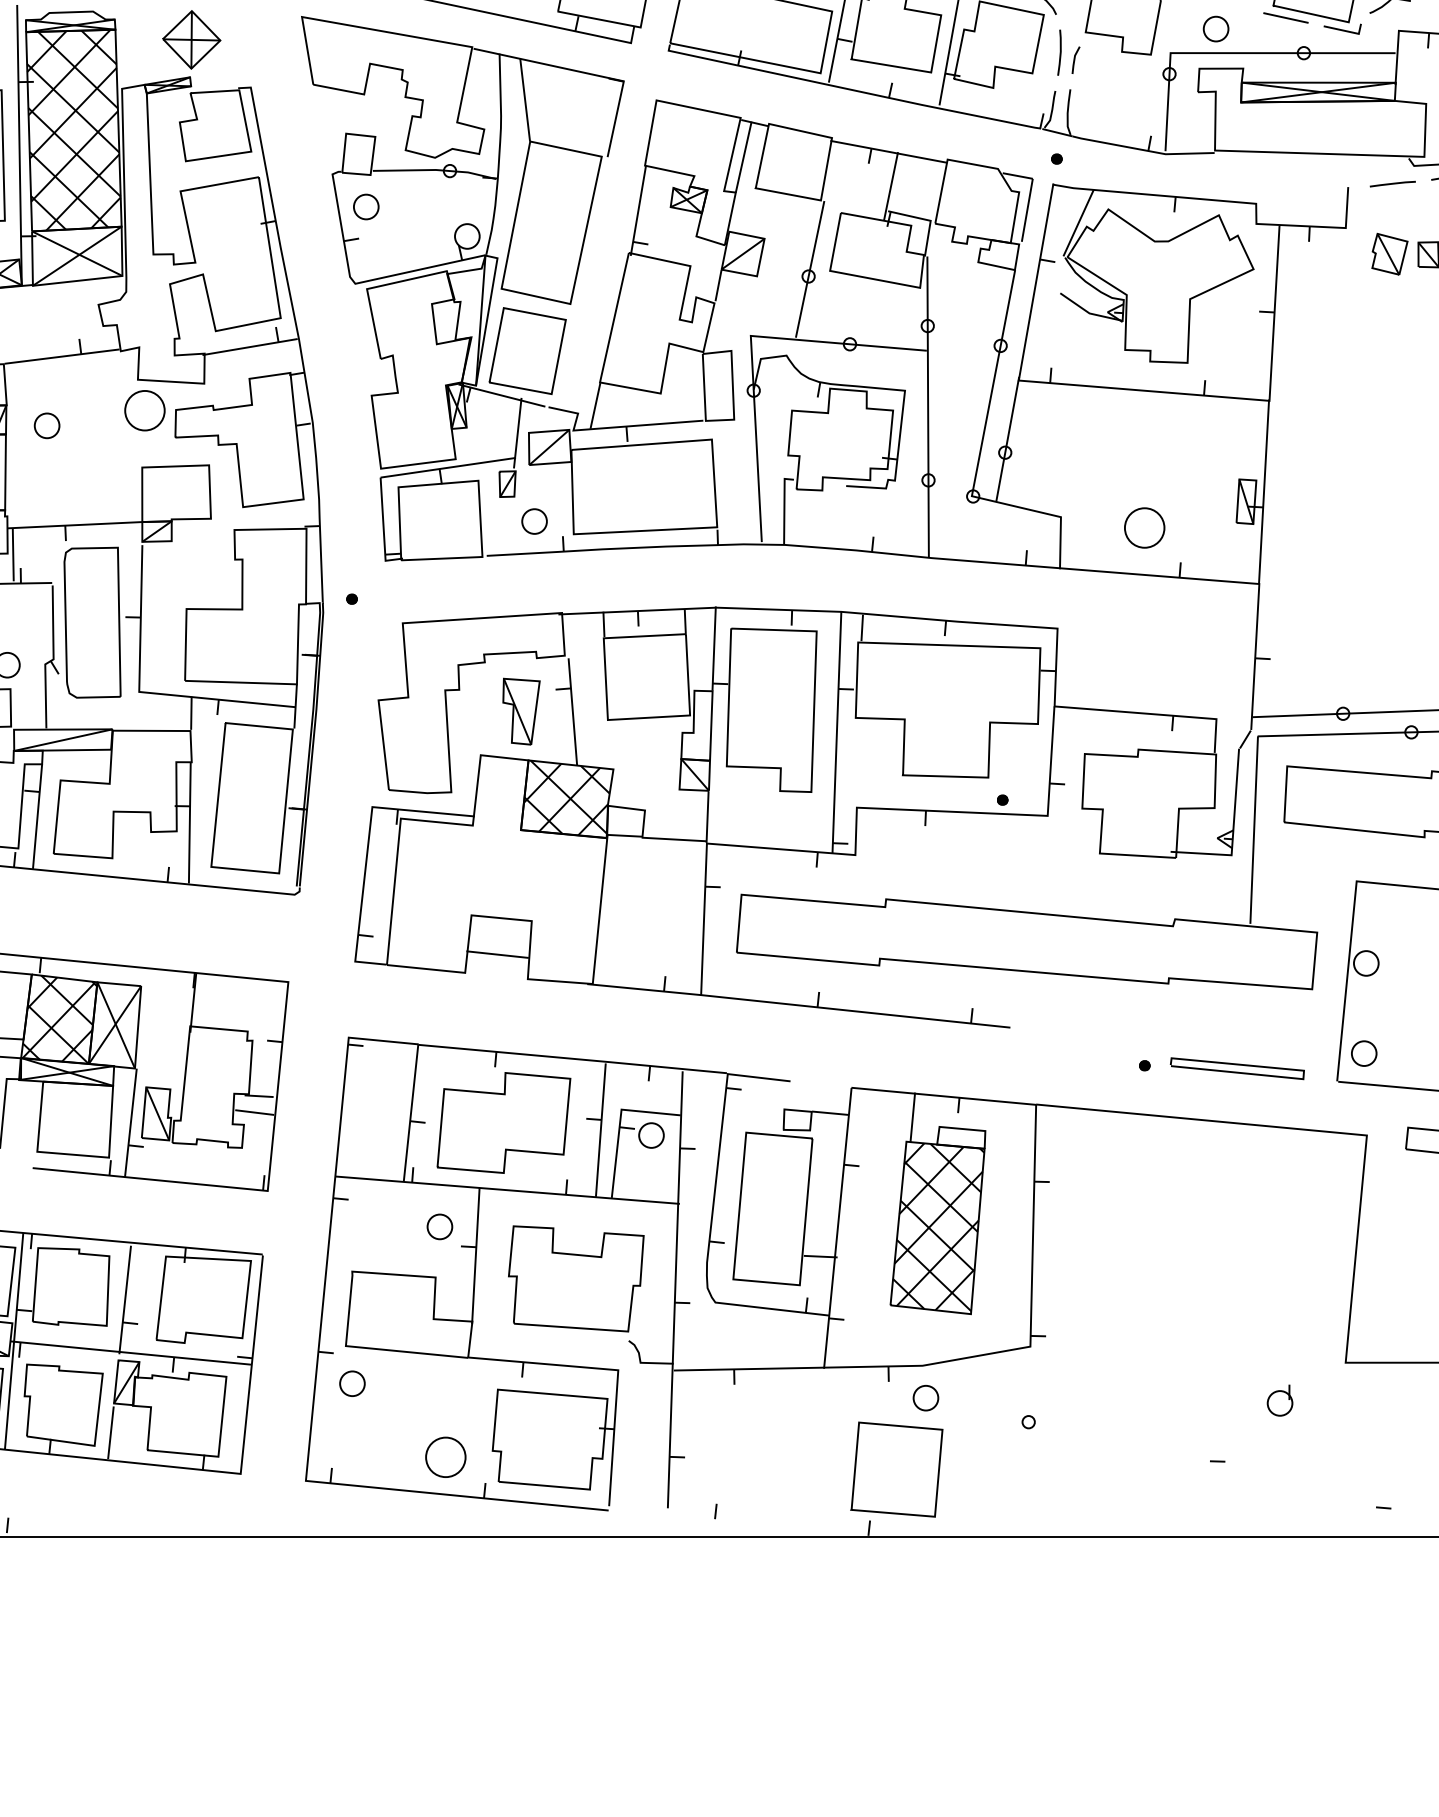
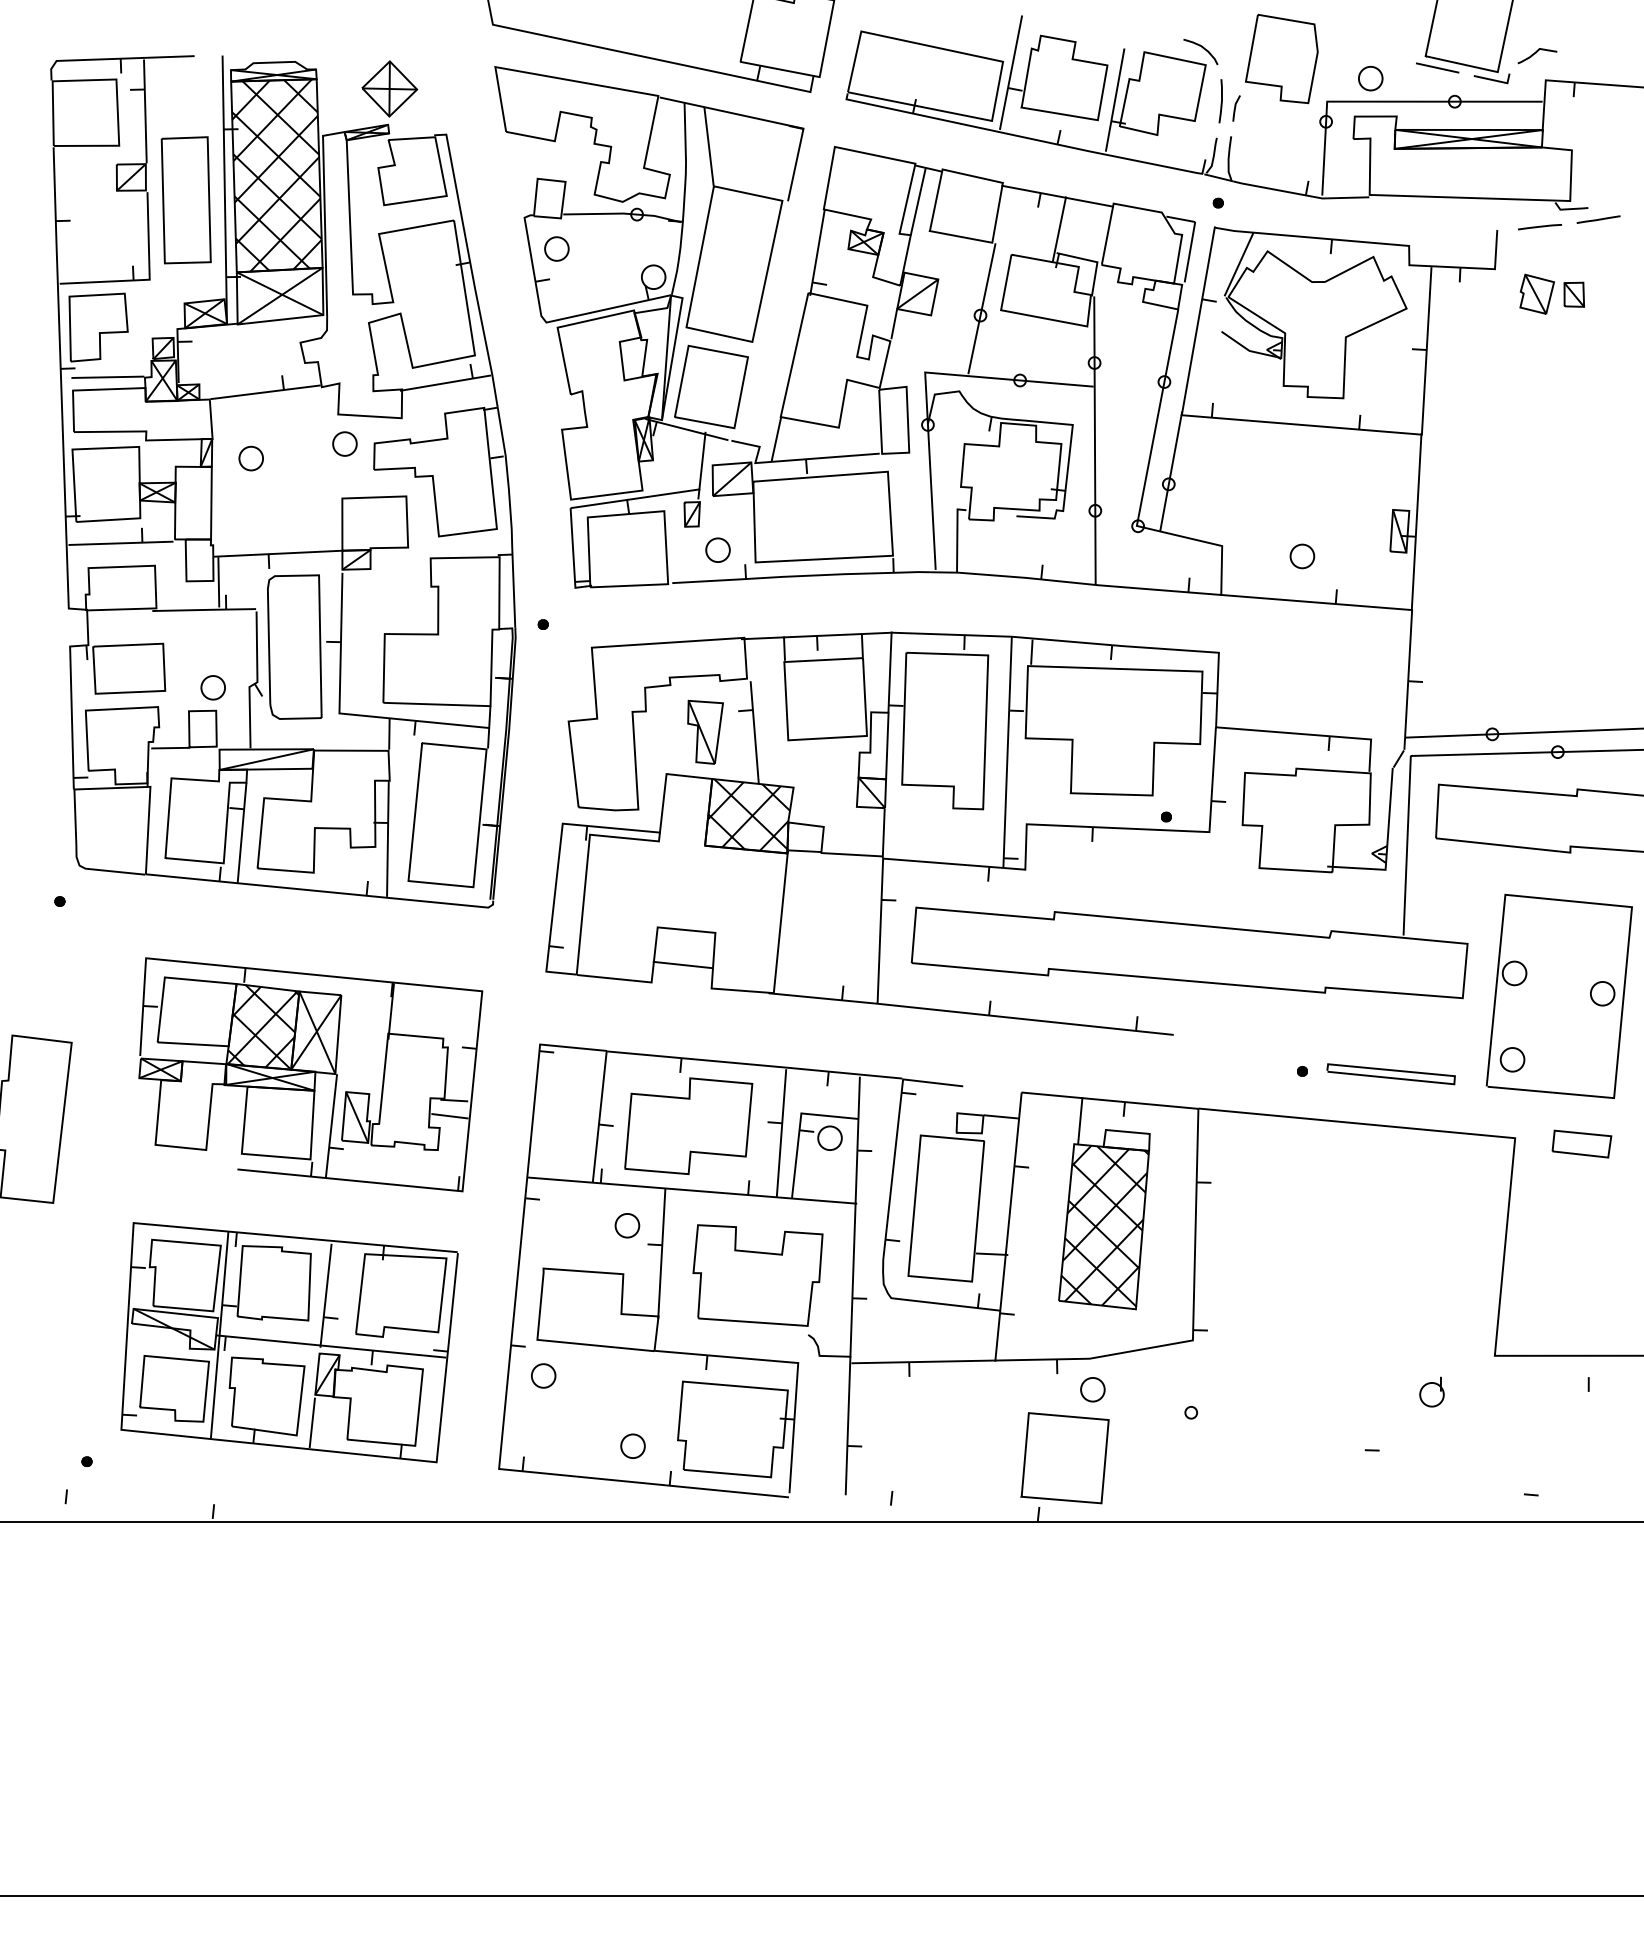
part: (144, 410) -> (344, 443), size x0.62
part: (1144, 528) -> (1302, 556), size x0.62
part: (445, 1456) -> (632, 1445), size x0.62

